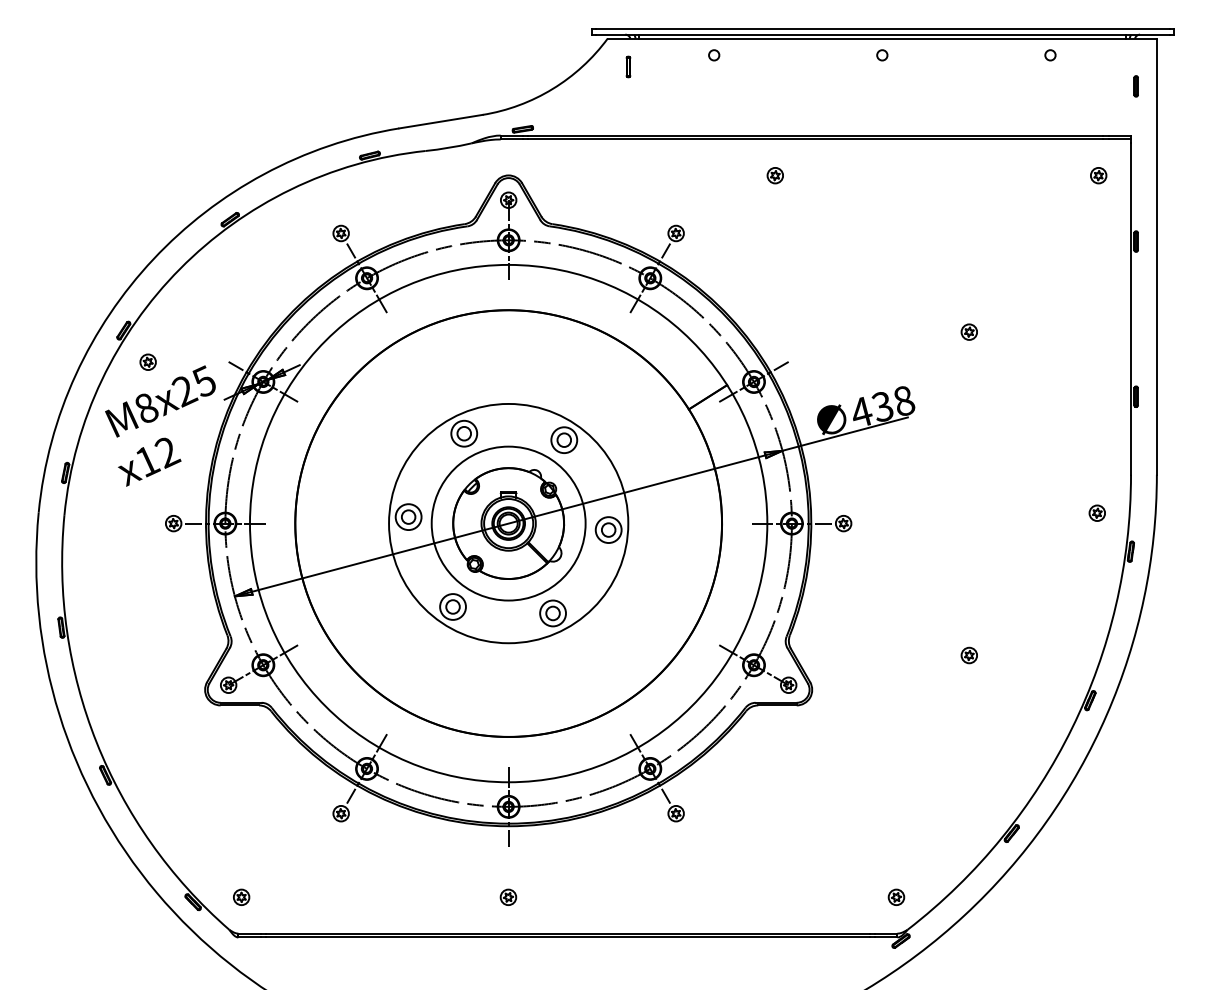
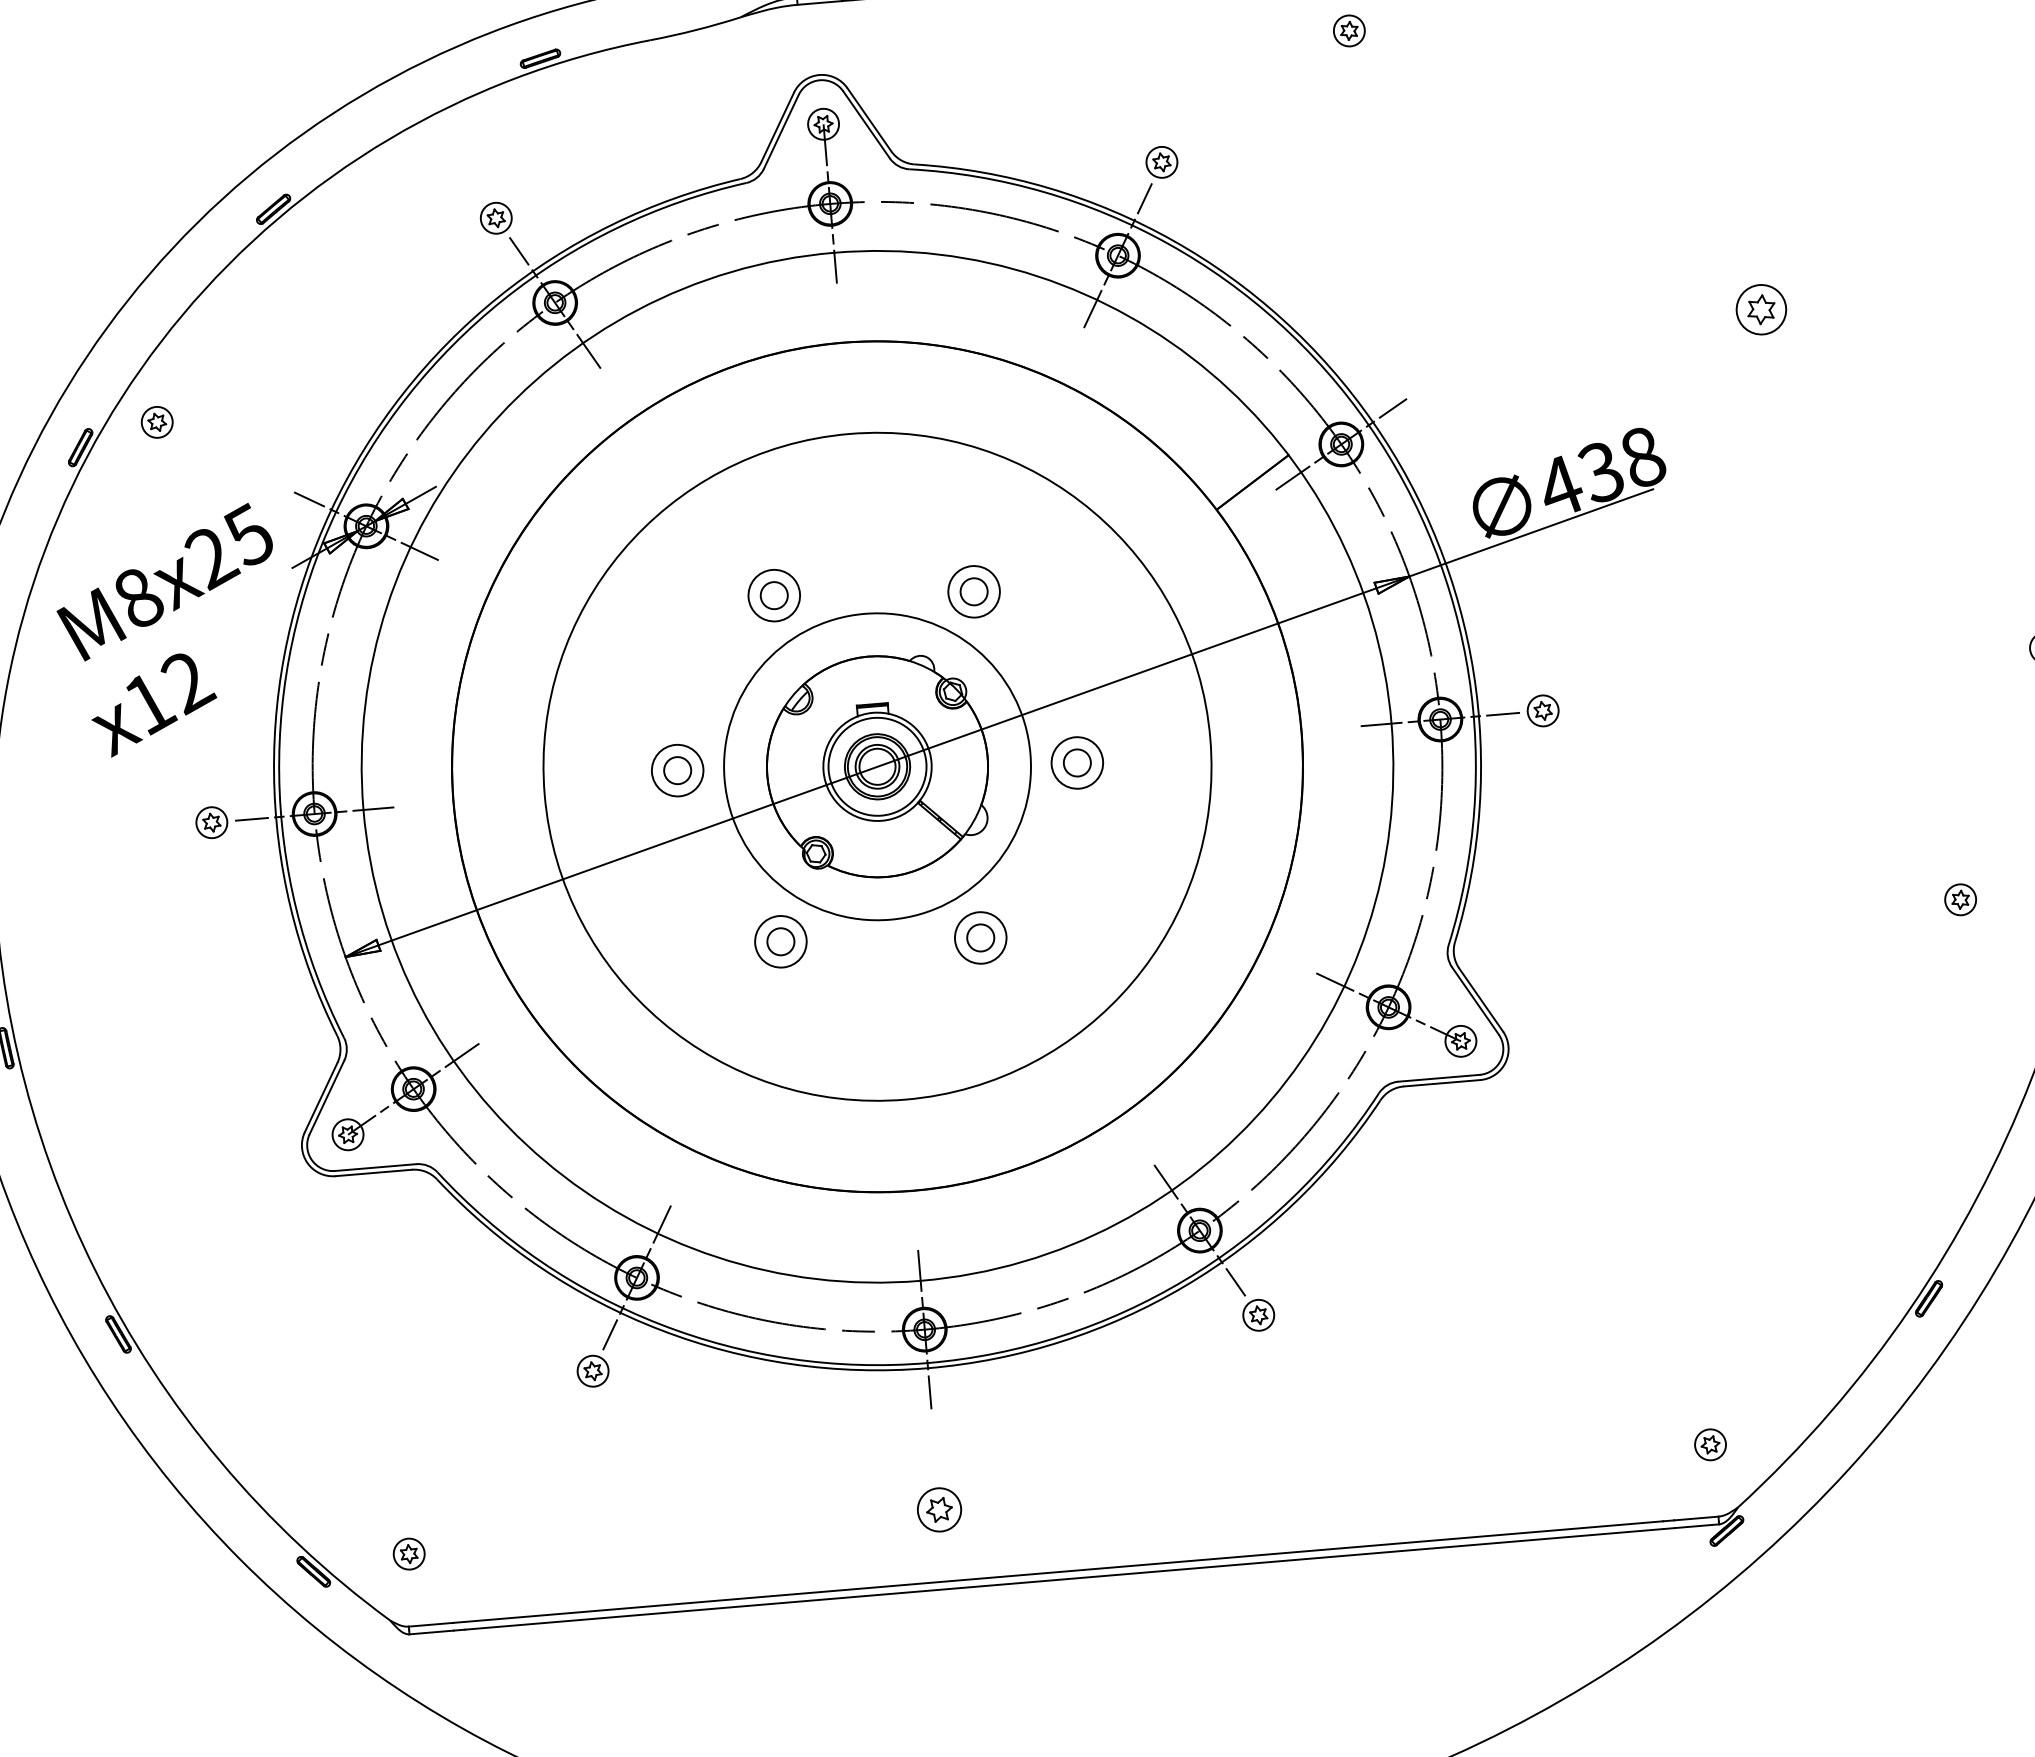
part: (968, 331) -> (1759, 308), size x1.6
part: (147, 361) -> (155, 420), moved
circle: (508, 523) -> (877, 766), size x1.4
part: (968, 655) -> (1958, 899), moved
part: (508, 896) -> (939, 1507), size x1.4

